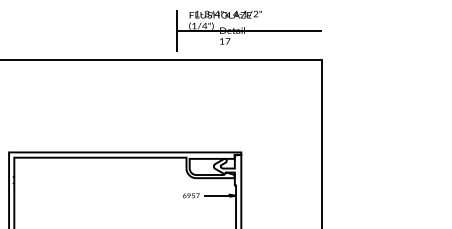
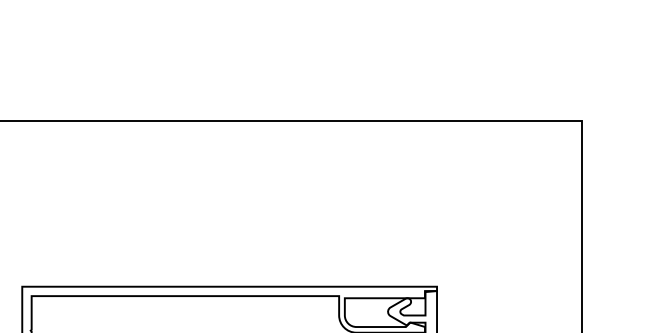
part: (248, 30) -> (449, 68), removed

